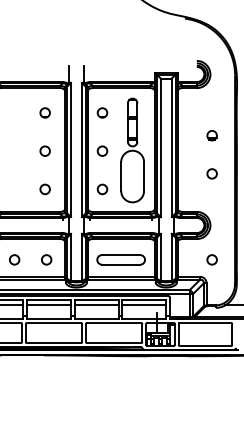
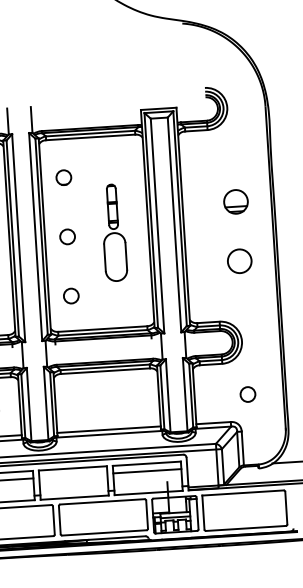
part: (211, 135) -> (234, 201), size x1.6
part: (132, 150) -> (113, 232), size x0.6
circle: (211, 173) -> (238, 260), size x1.6
part: (120, 259) -> (106, 402), removed
line: (96, 305) -> (73, 476), removed

